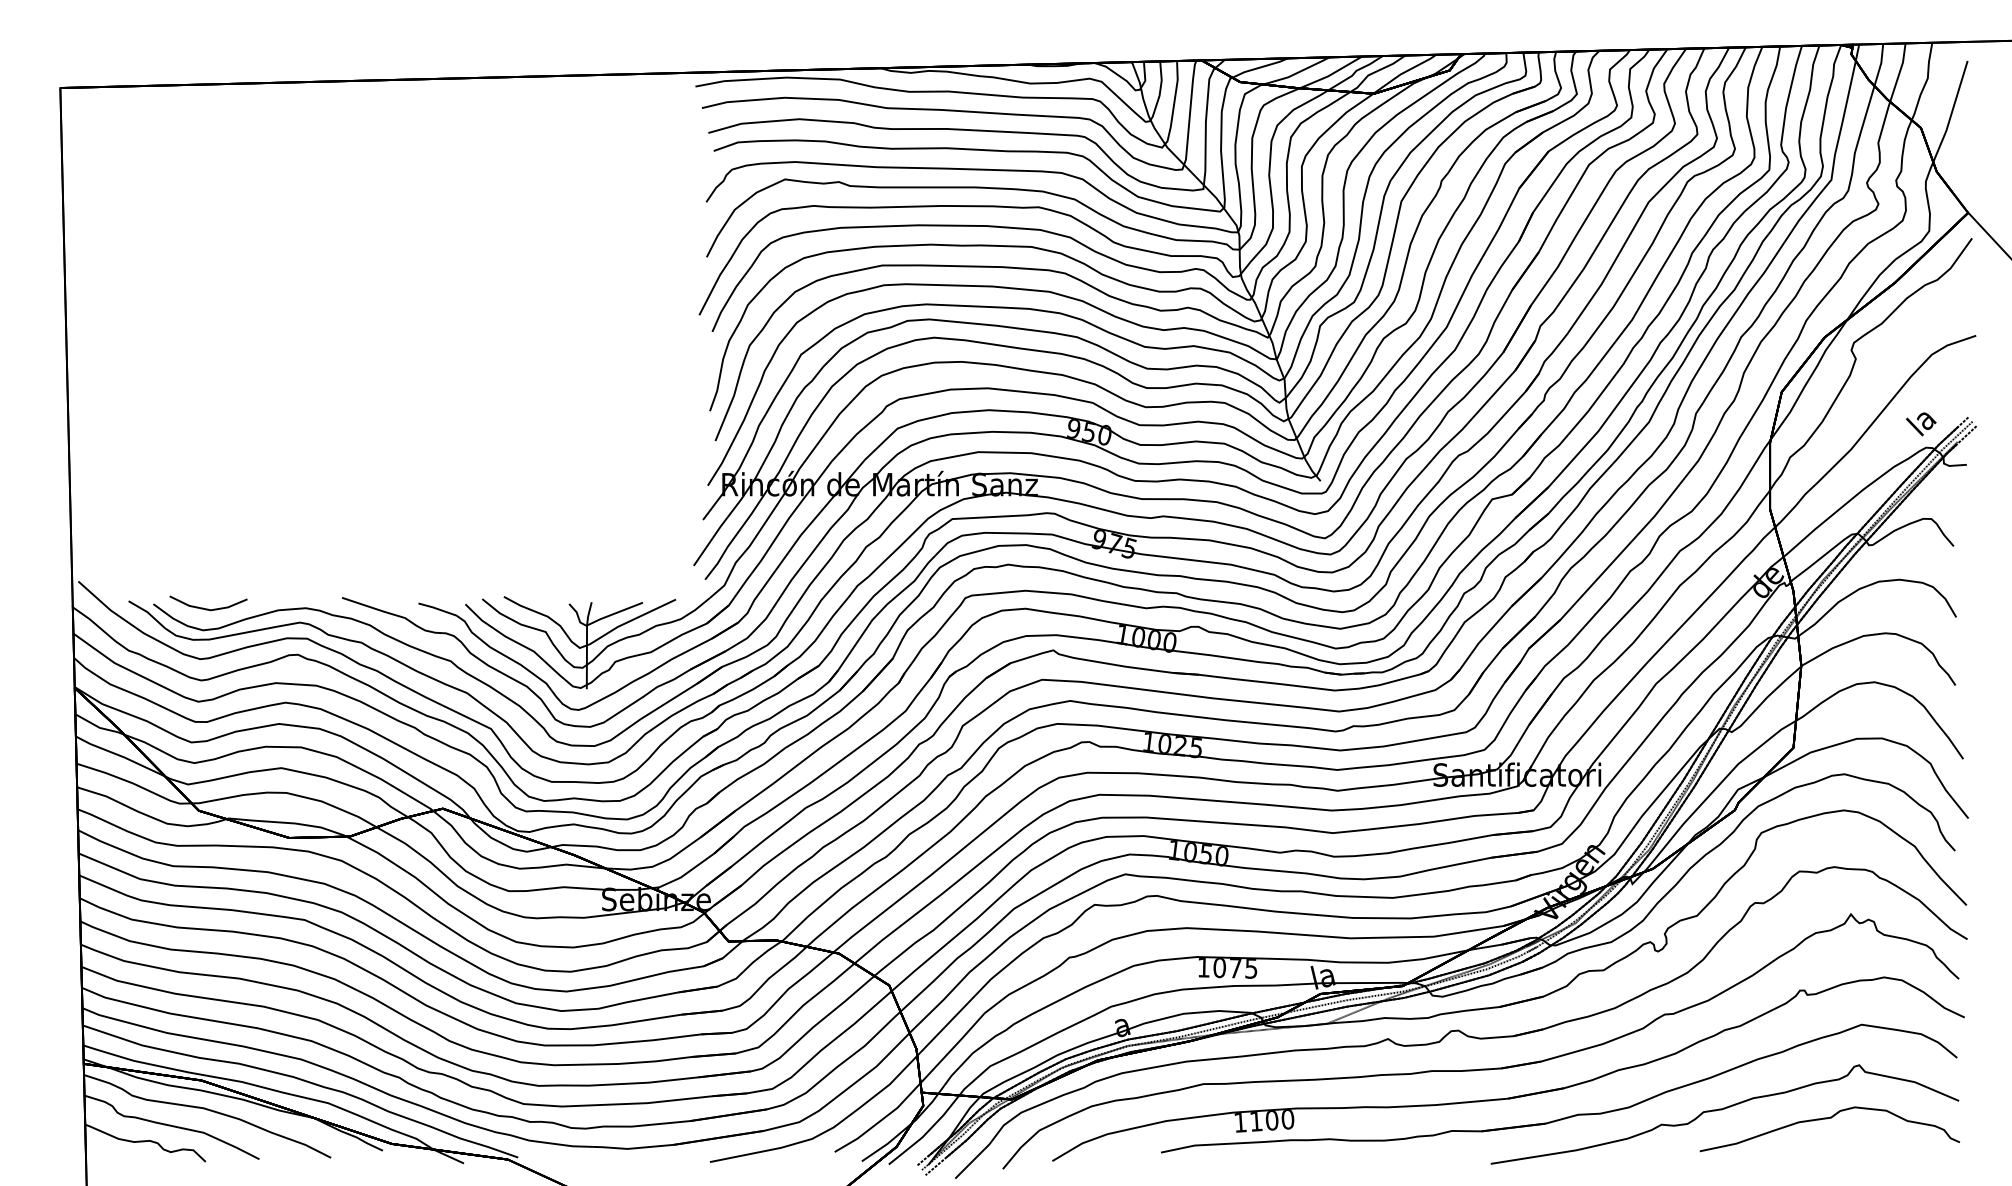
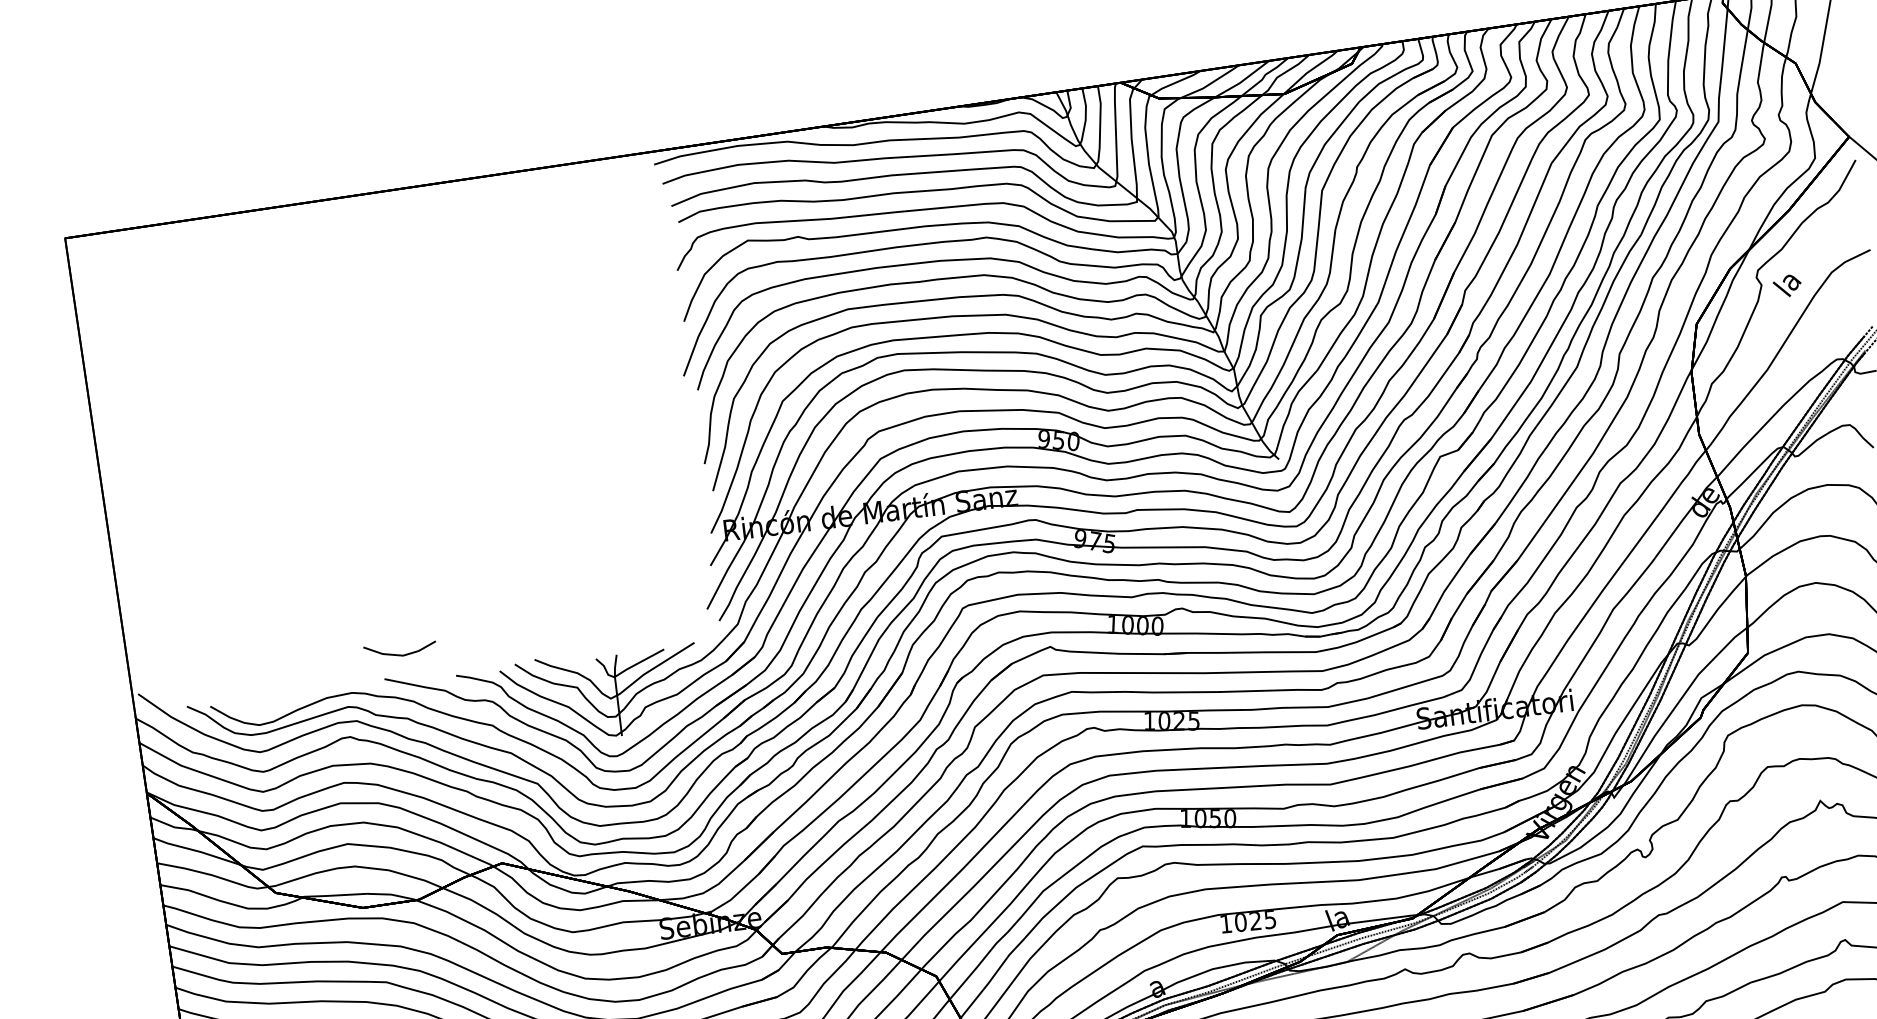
text: (1921, 424) -> (1787, 286), moved
line: (208, 608) -> (400, 654), moved
text: (1235, 968) -> (1255, 921), 1075 -> 1025

